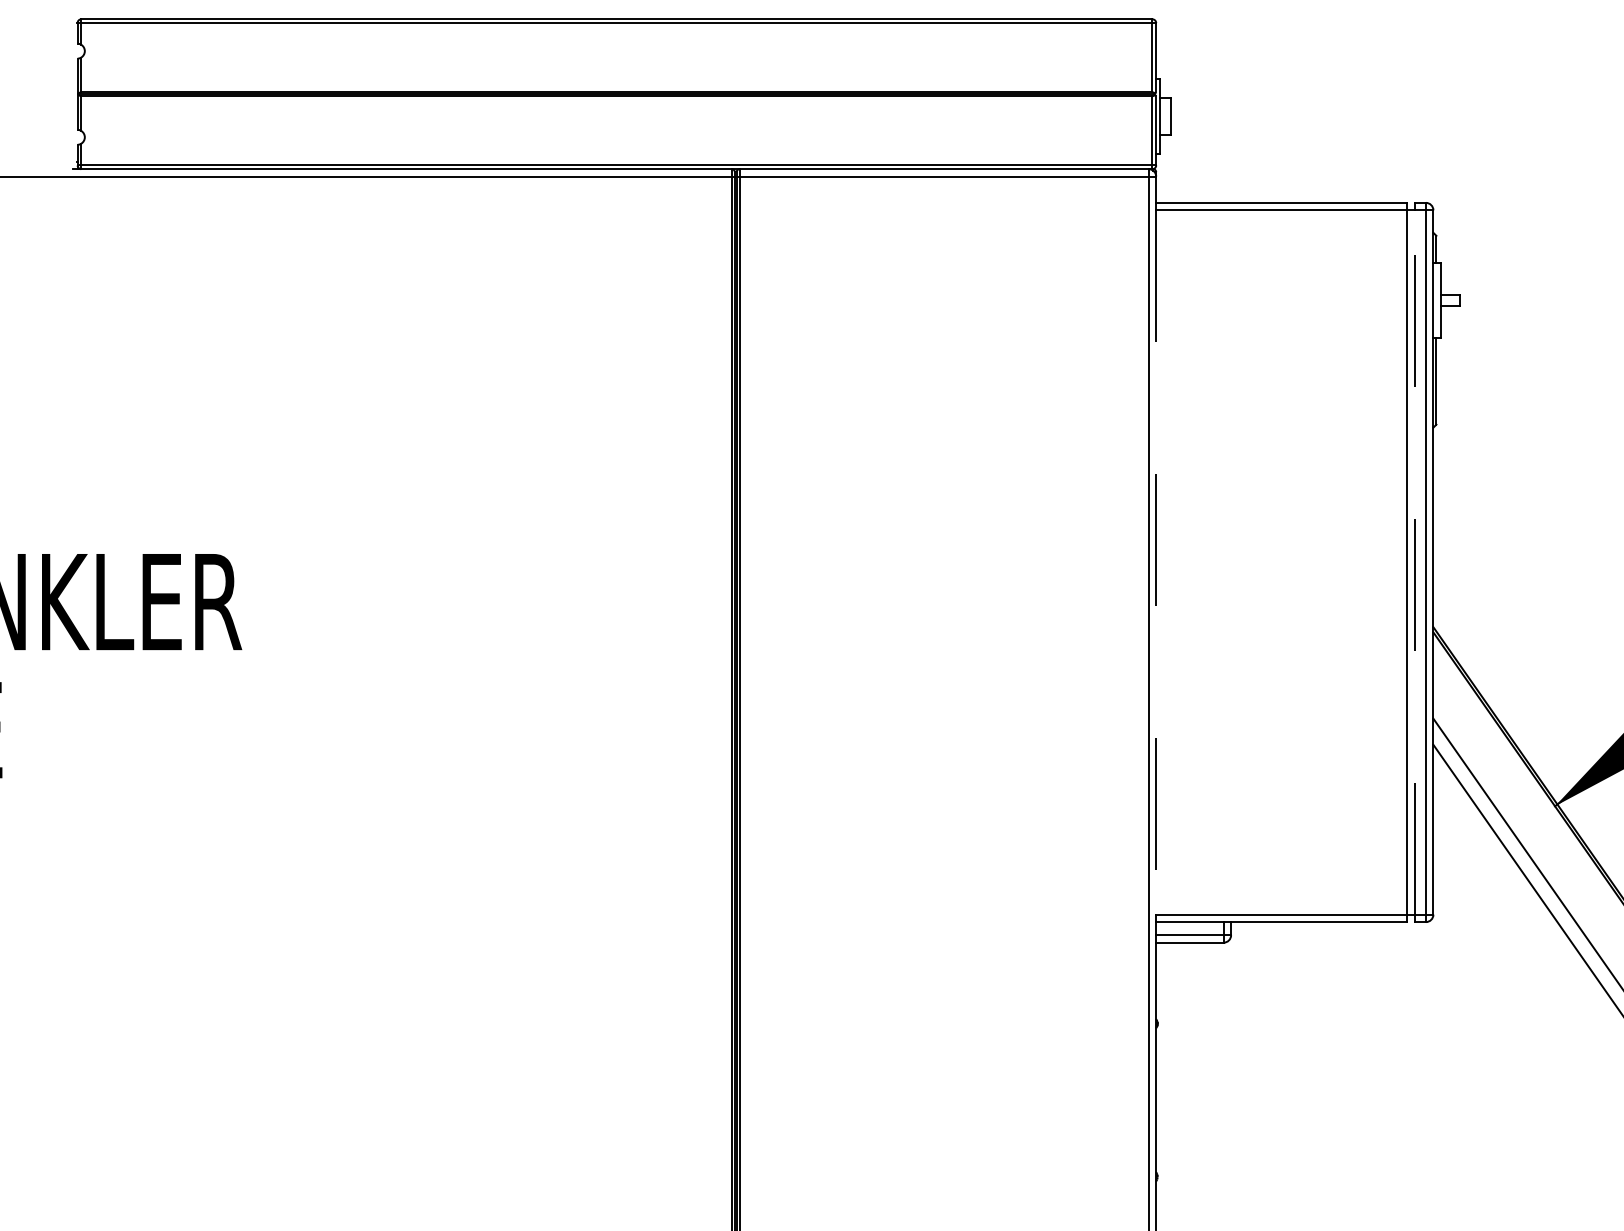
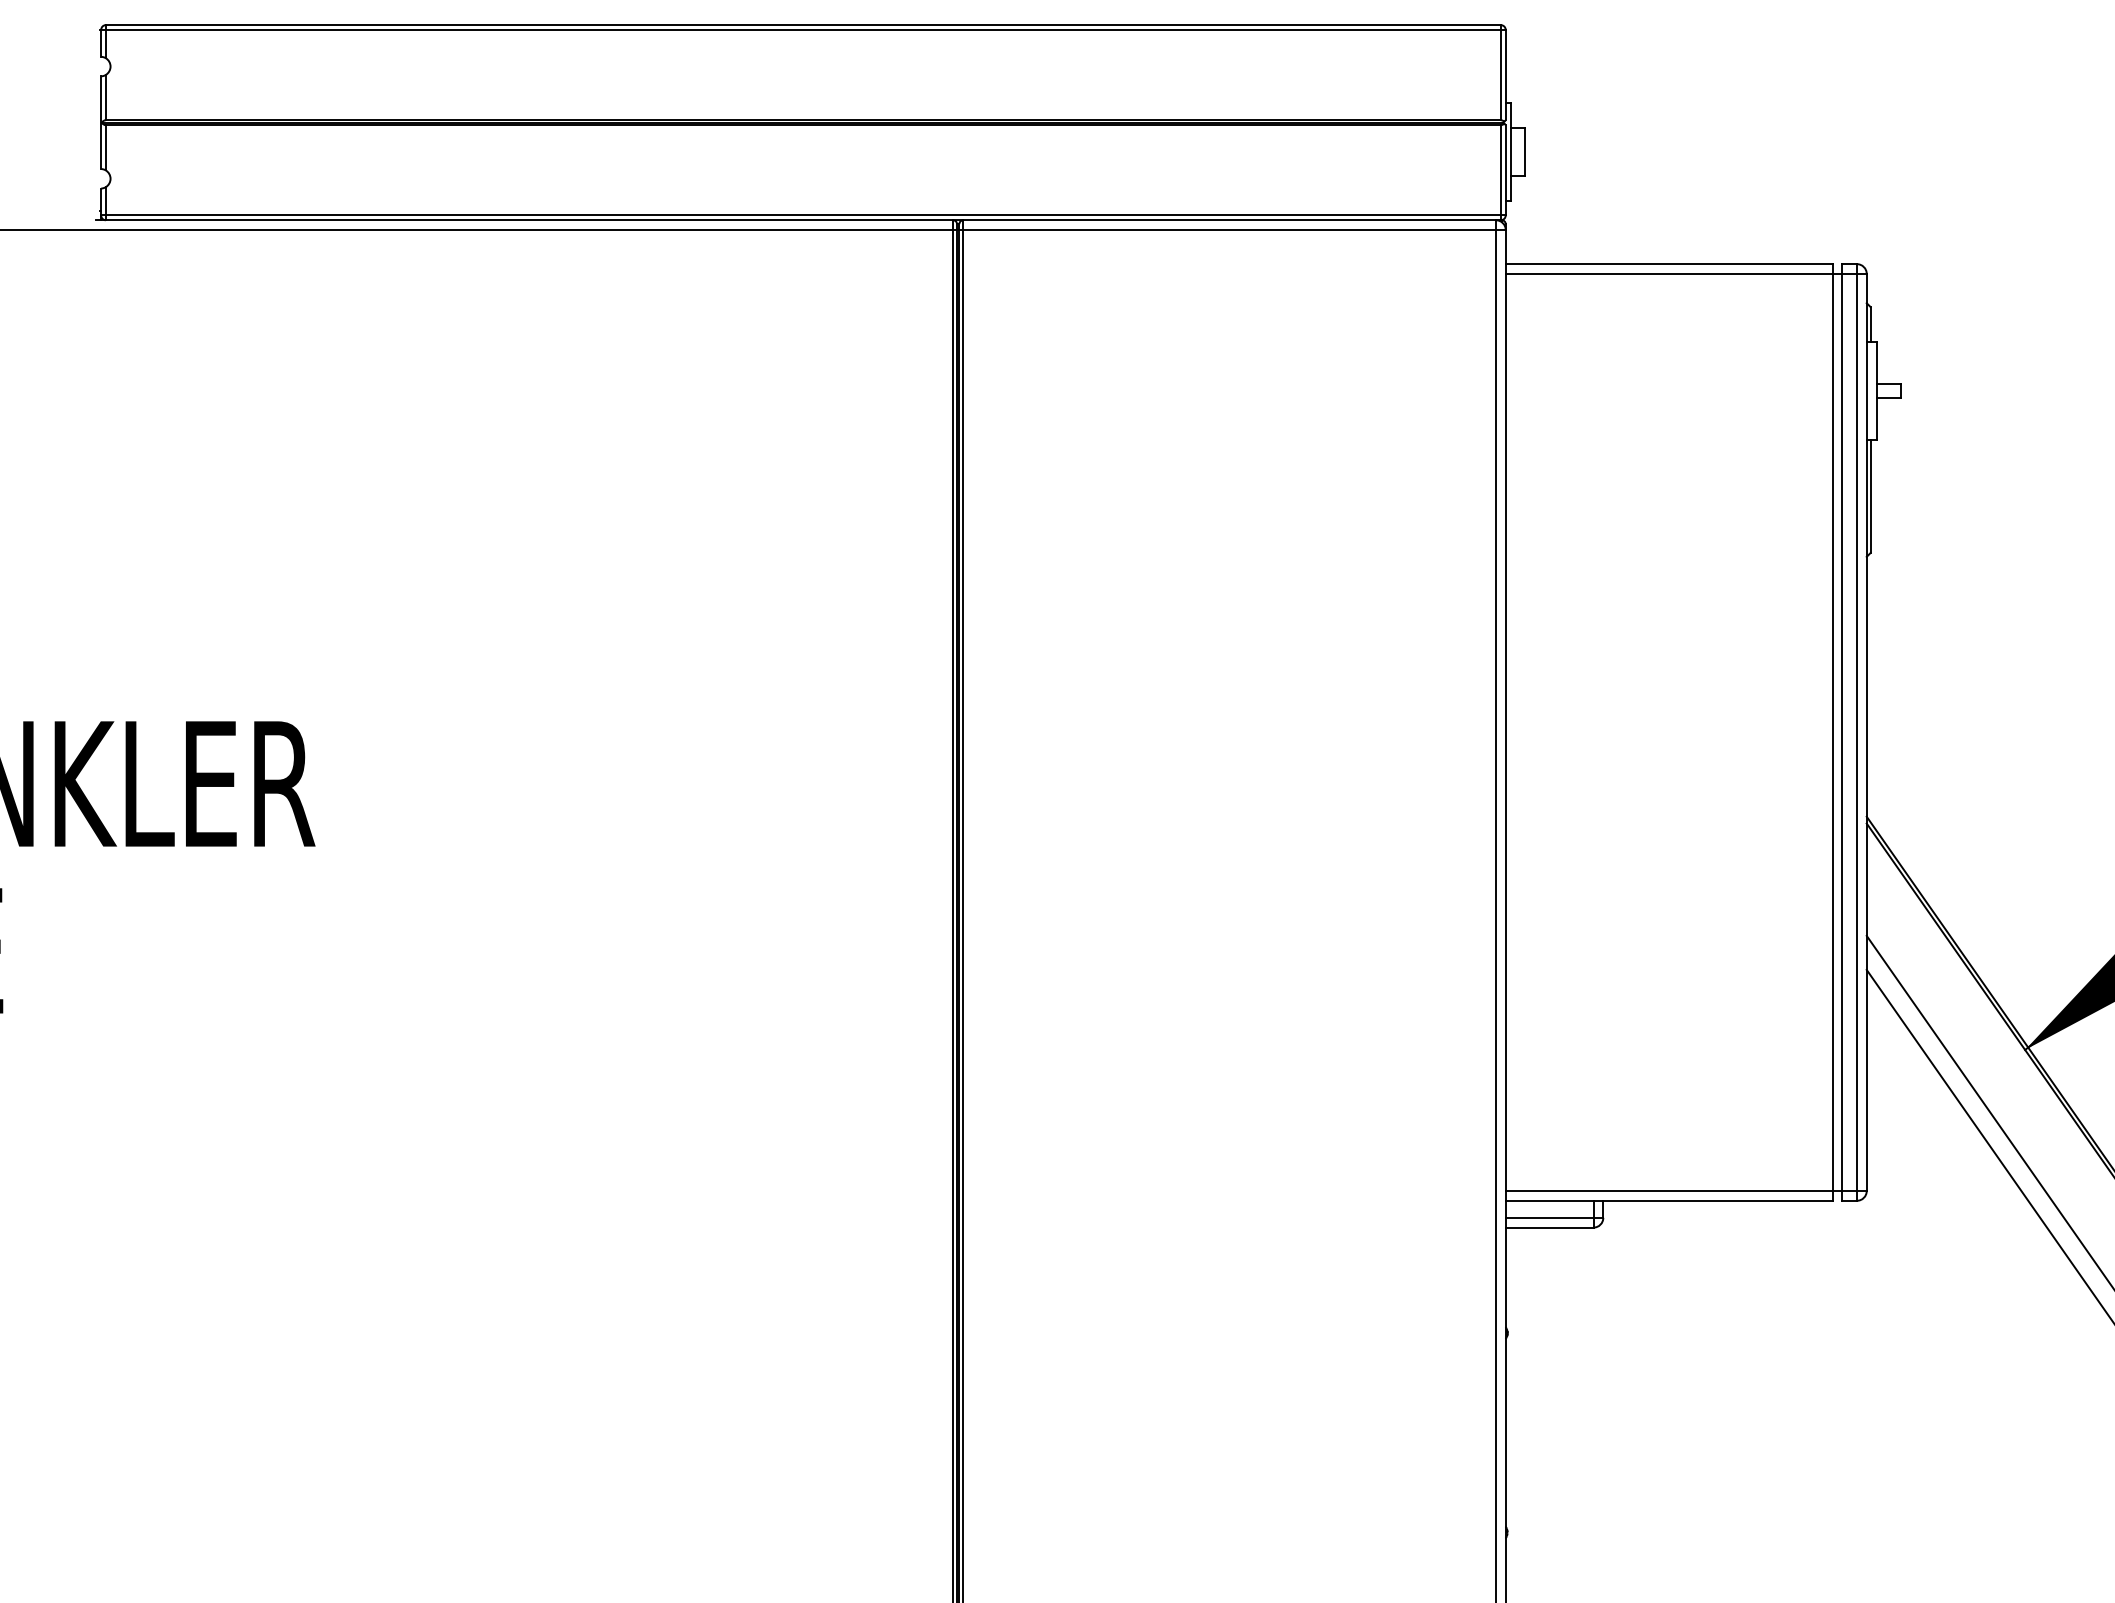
line: (1156, 562) -> (1505, 732), dashed -> solid
line: (1414, 562) -> (1842, 732), dashed -> solid

